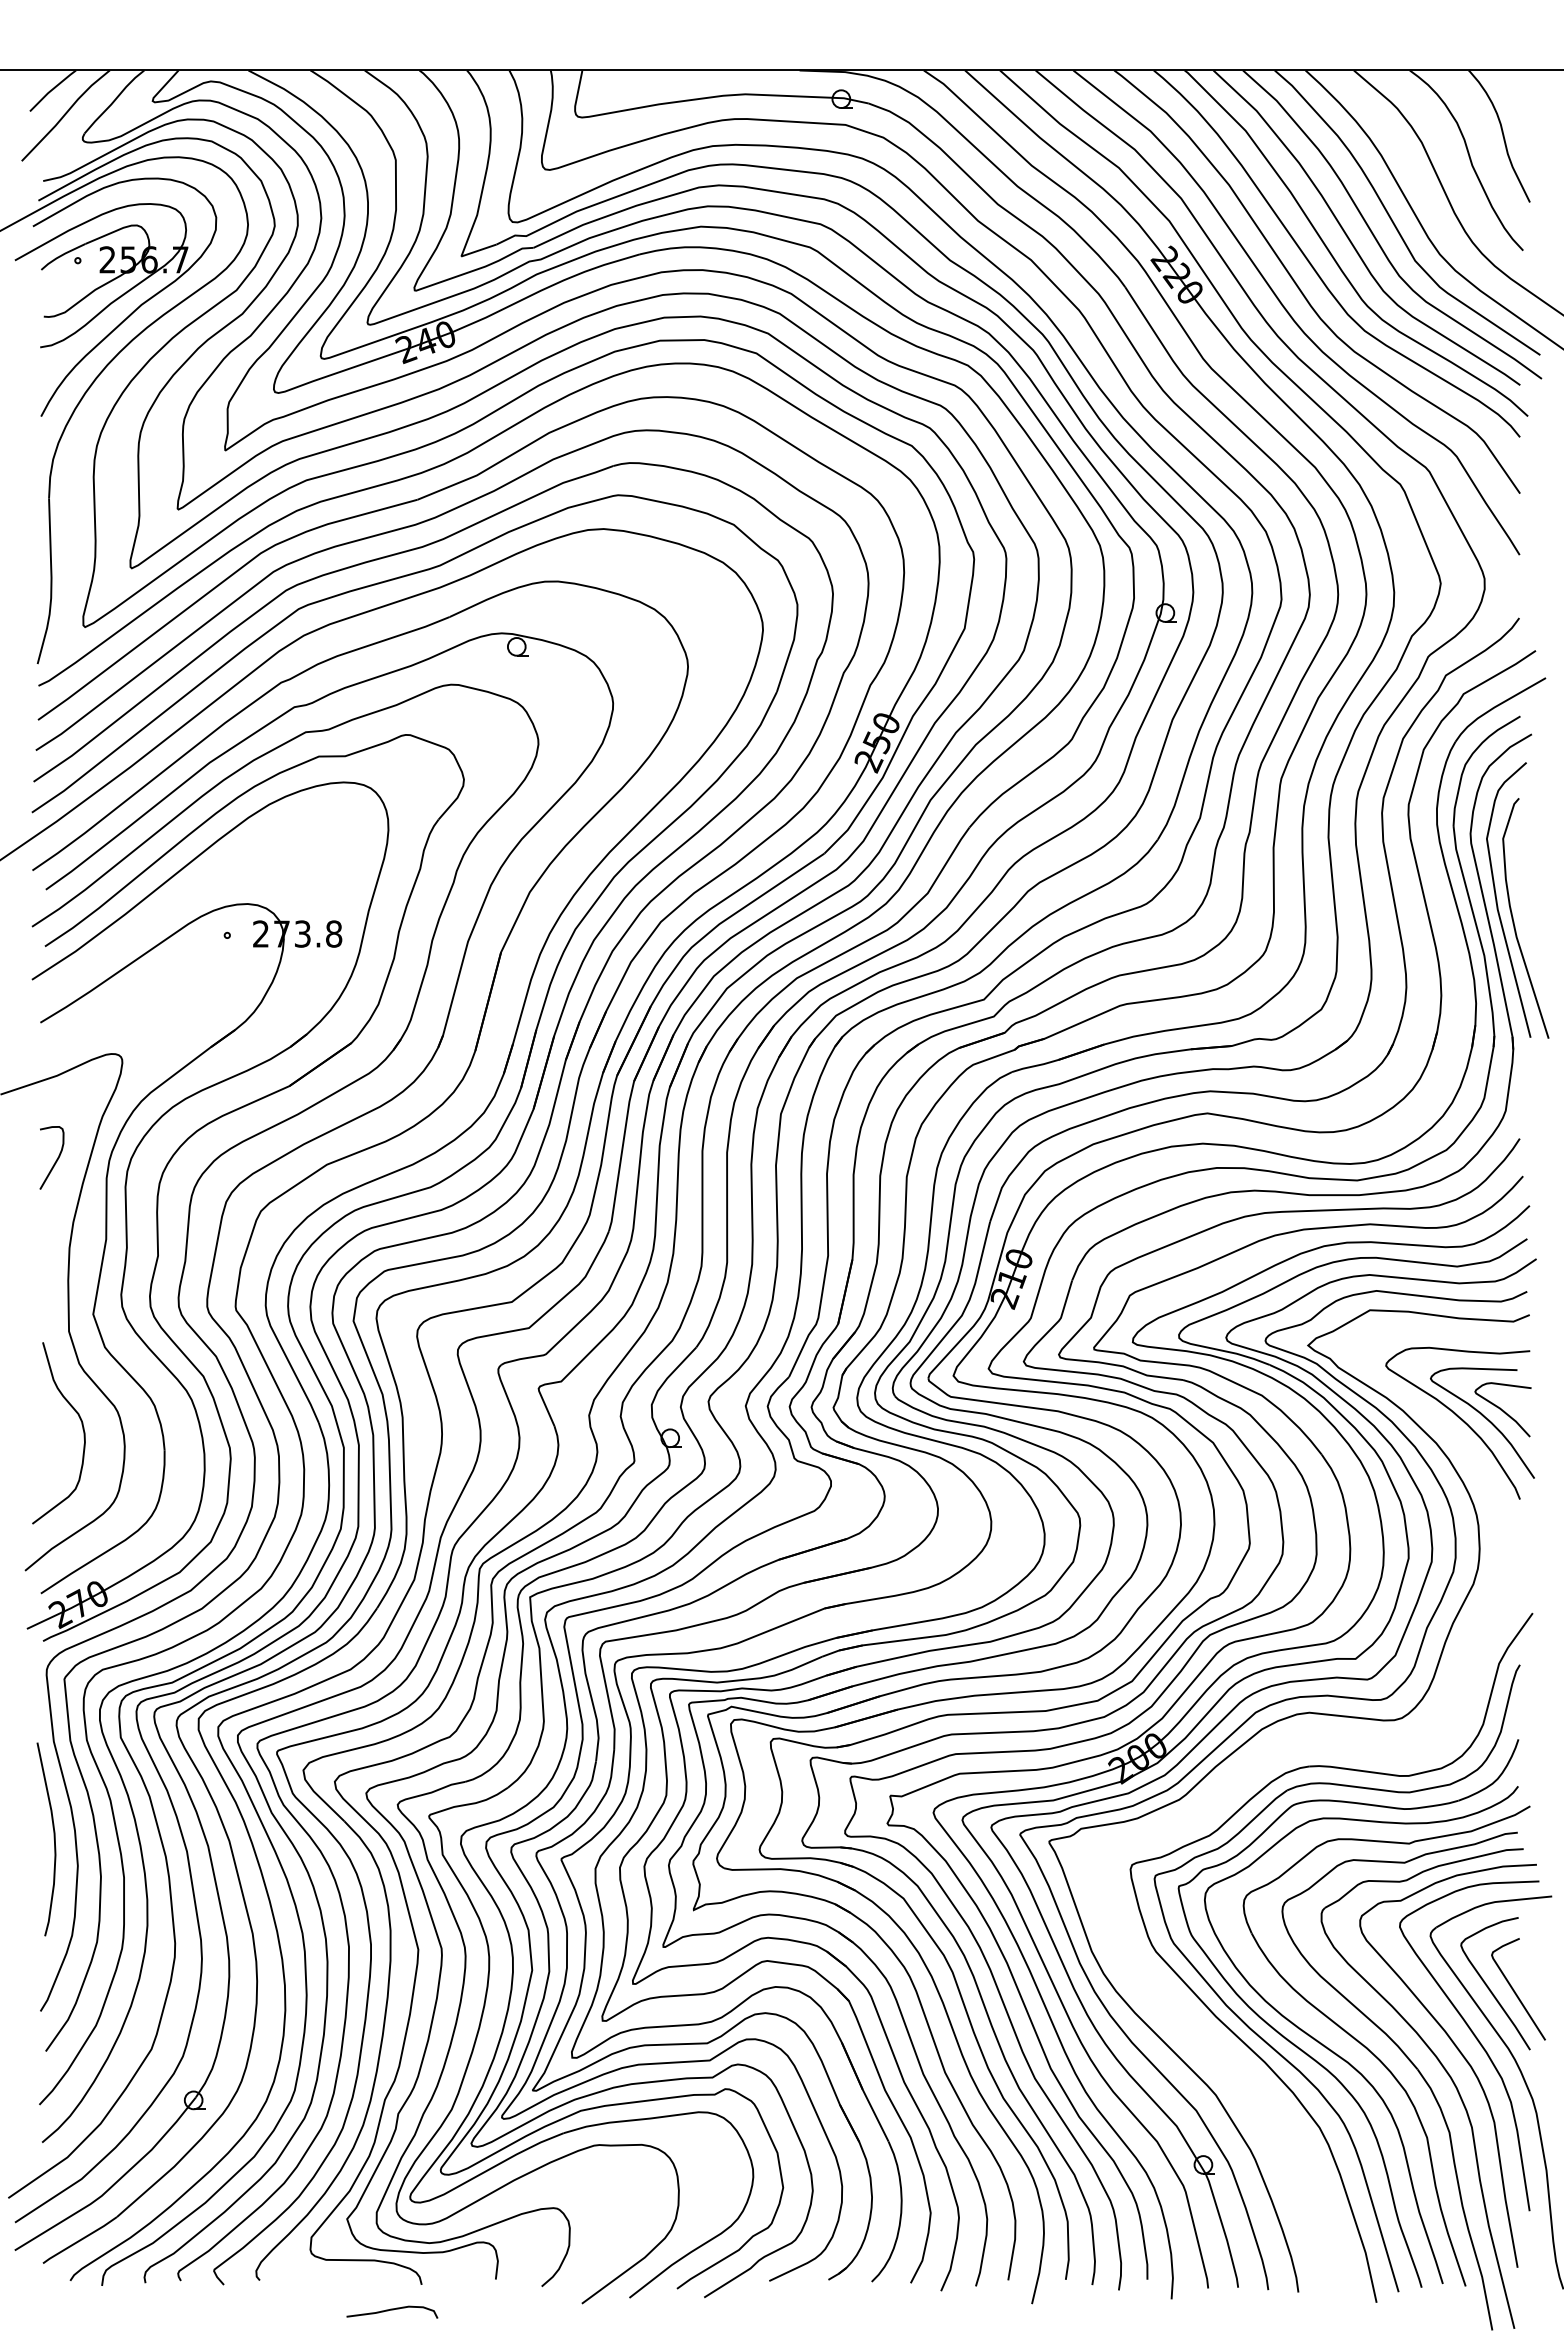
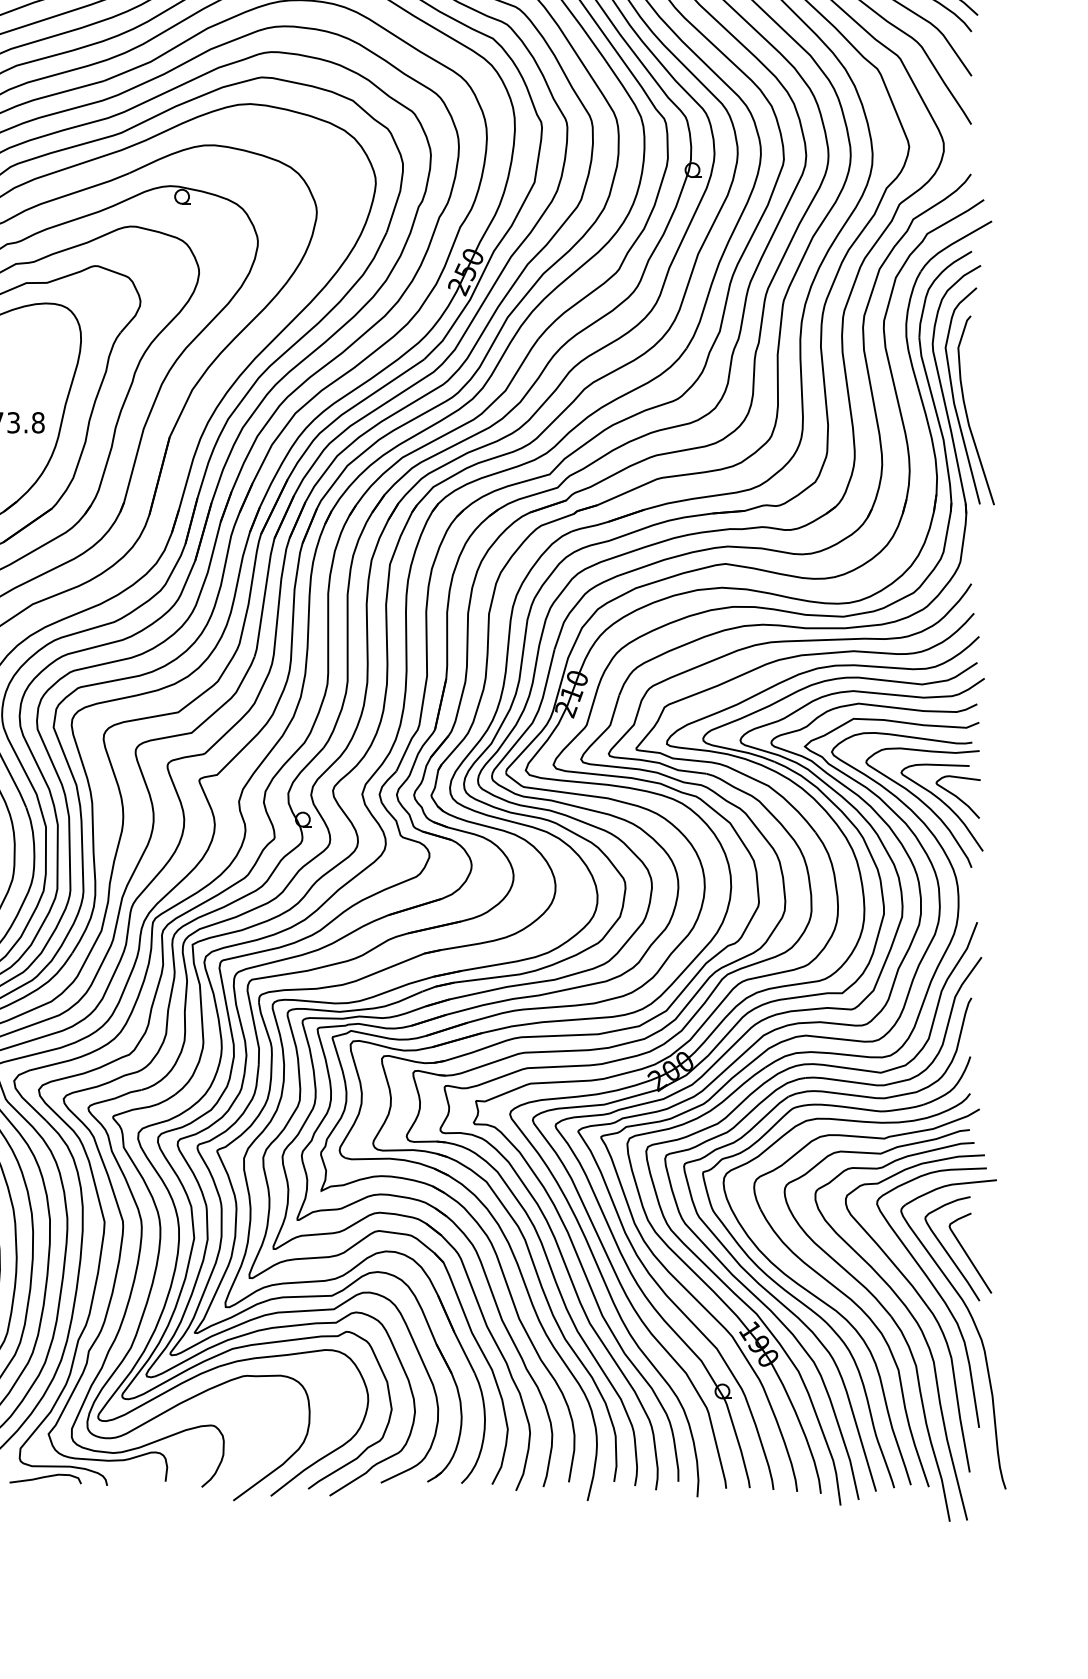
part: (1268, 1766) -> (773, 1077), added
curve: (392, 2310) -> (45, 1477), moved

